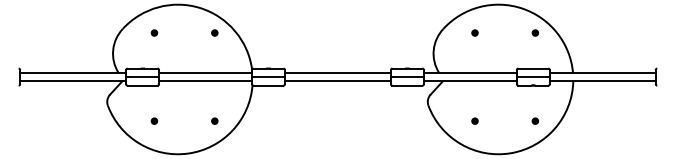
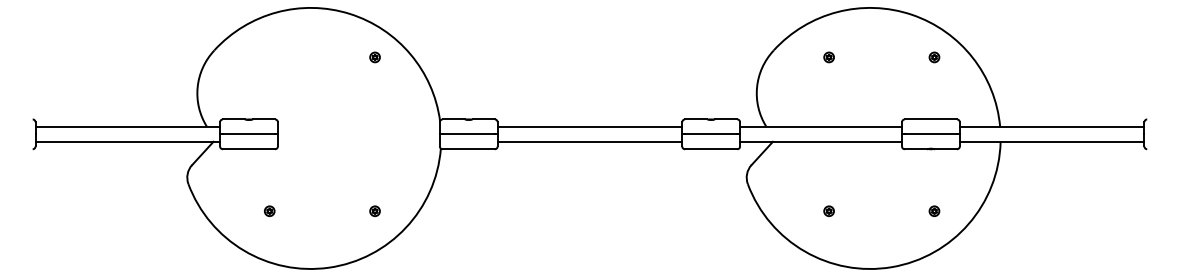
part: (154, 32) -> (269, 56), removed
line: (205, 72) -> (358, 126), removed
line: (205, 81) -> (358, 141), removed

